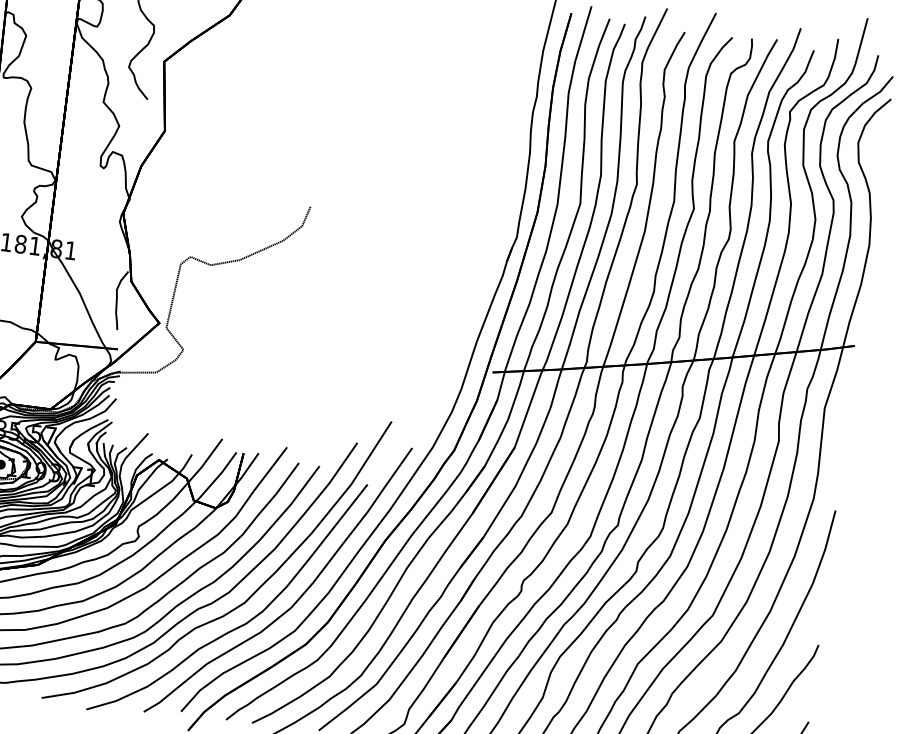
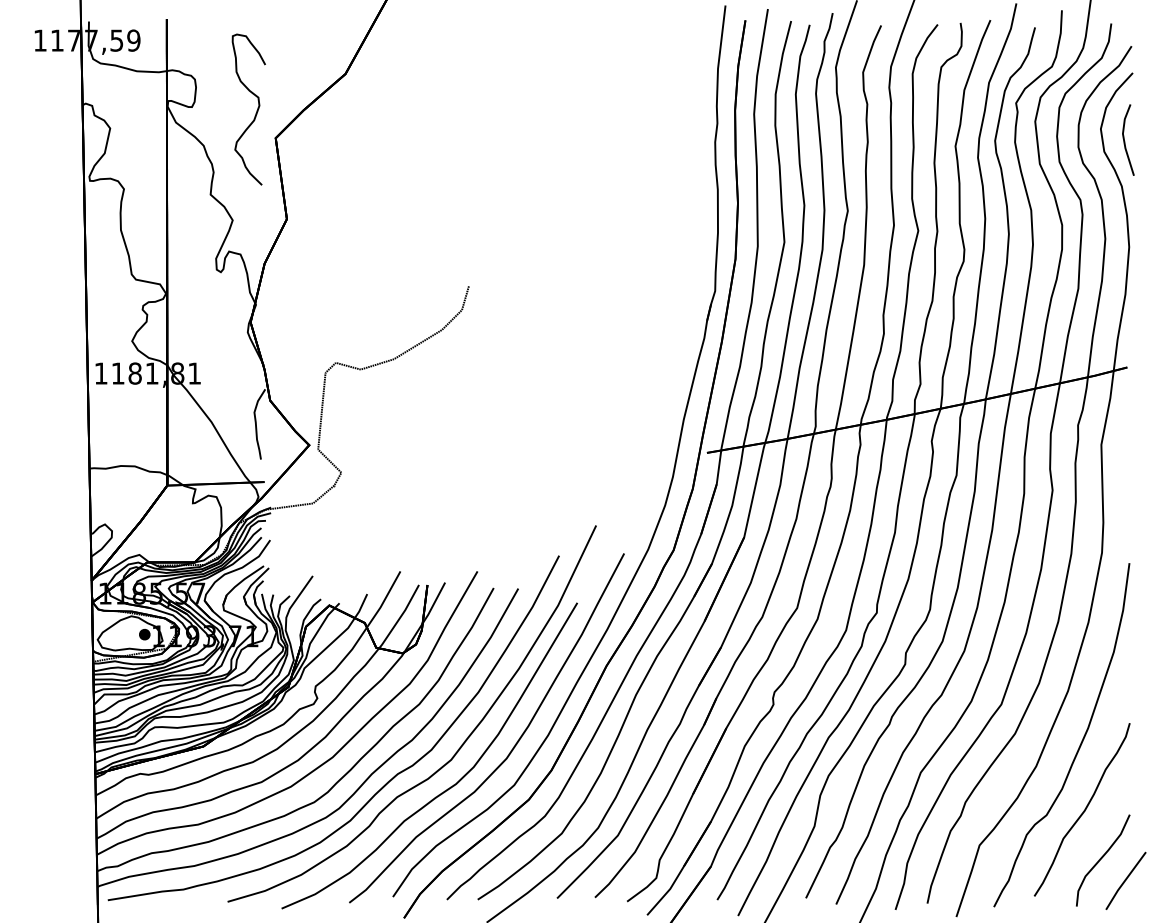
line: (877, 155) -> (1125, 141), added

